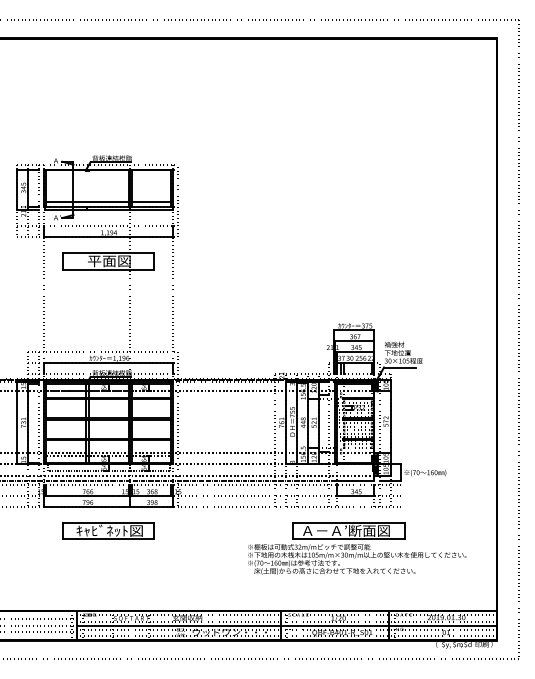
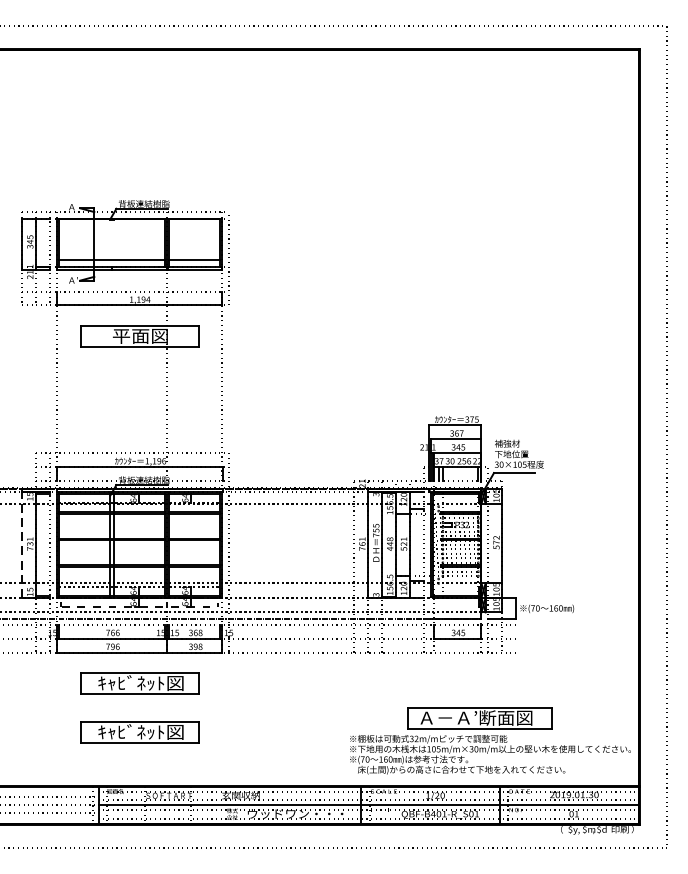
line: (17, 422) -> (22, 543), solid -> dashed
part: (357, 548) -> (490, 740), moved
part: (108, 568) -> (139, 731), added

